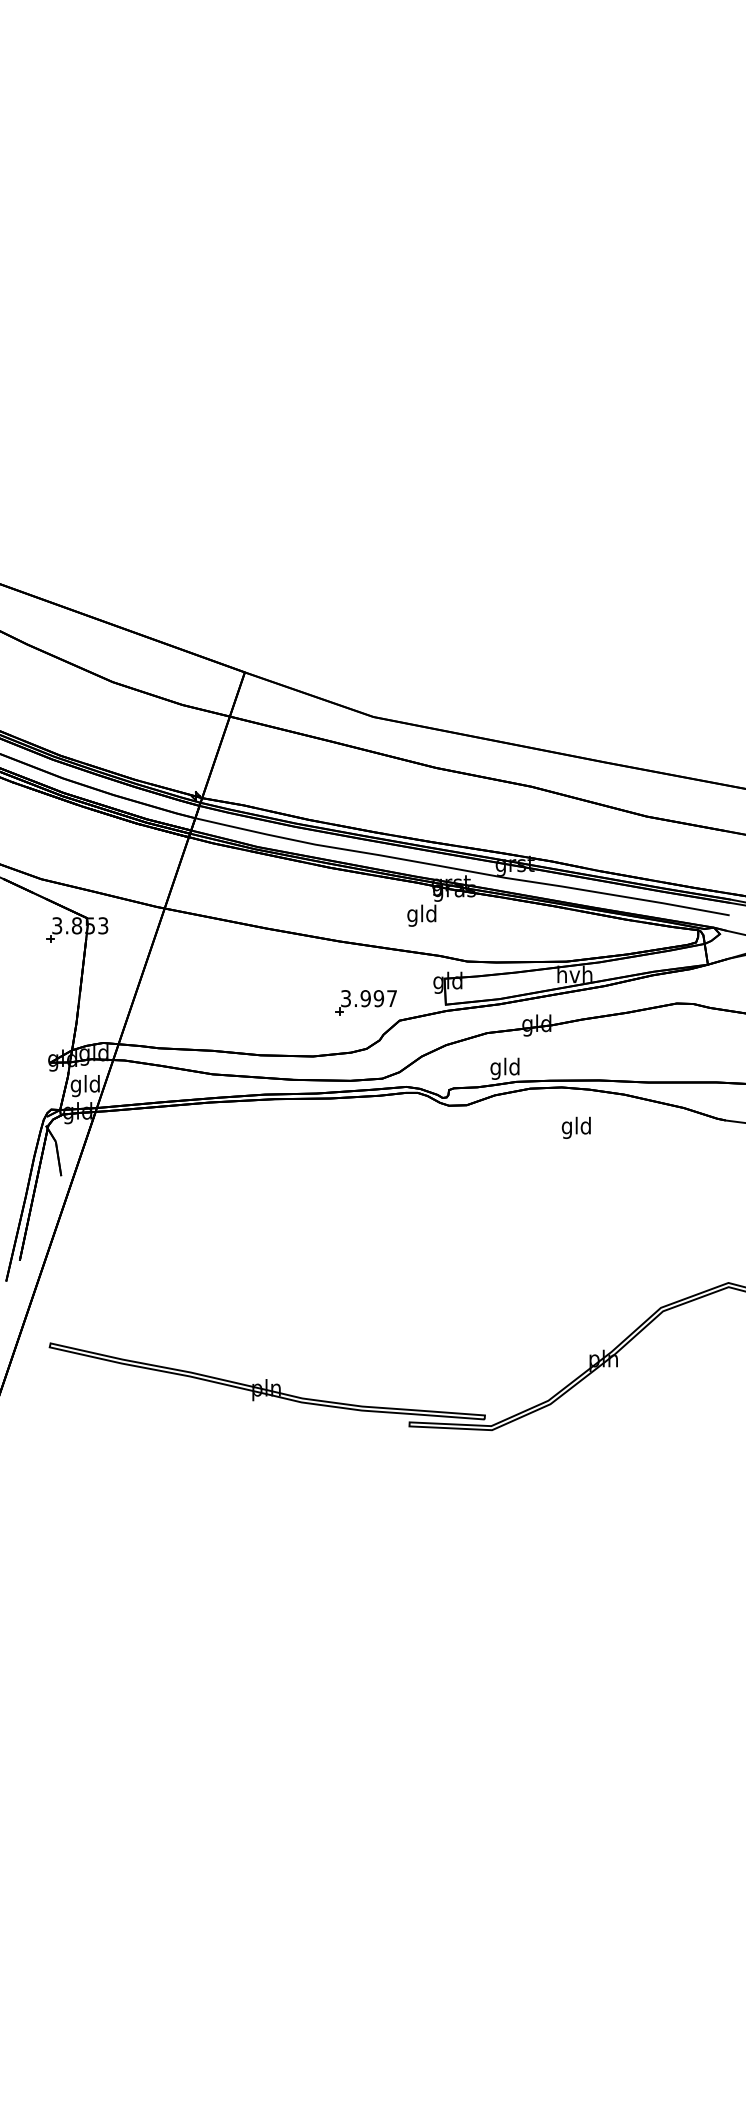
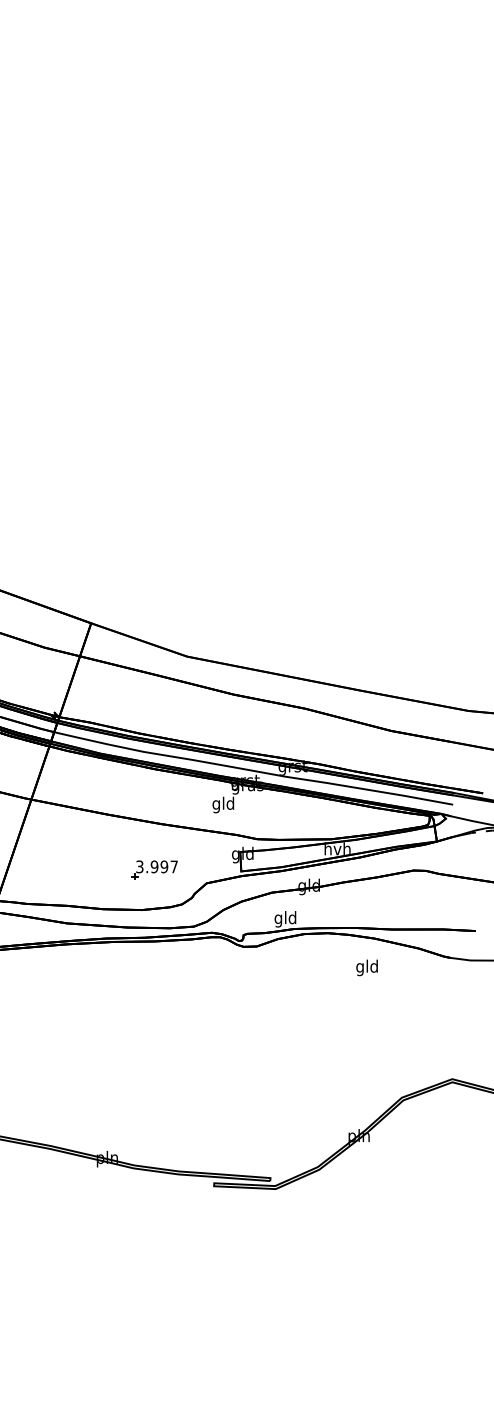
part: (365, 1002) -> (154, 869), moved
text: (575, 1127) -> (366, 967), moved

